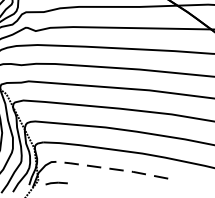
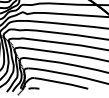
line: (112, 168) -> (61, 82), dashed -> solid

